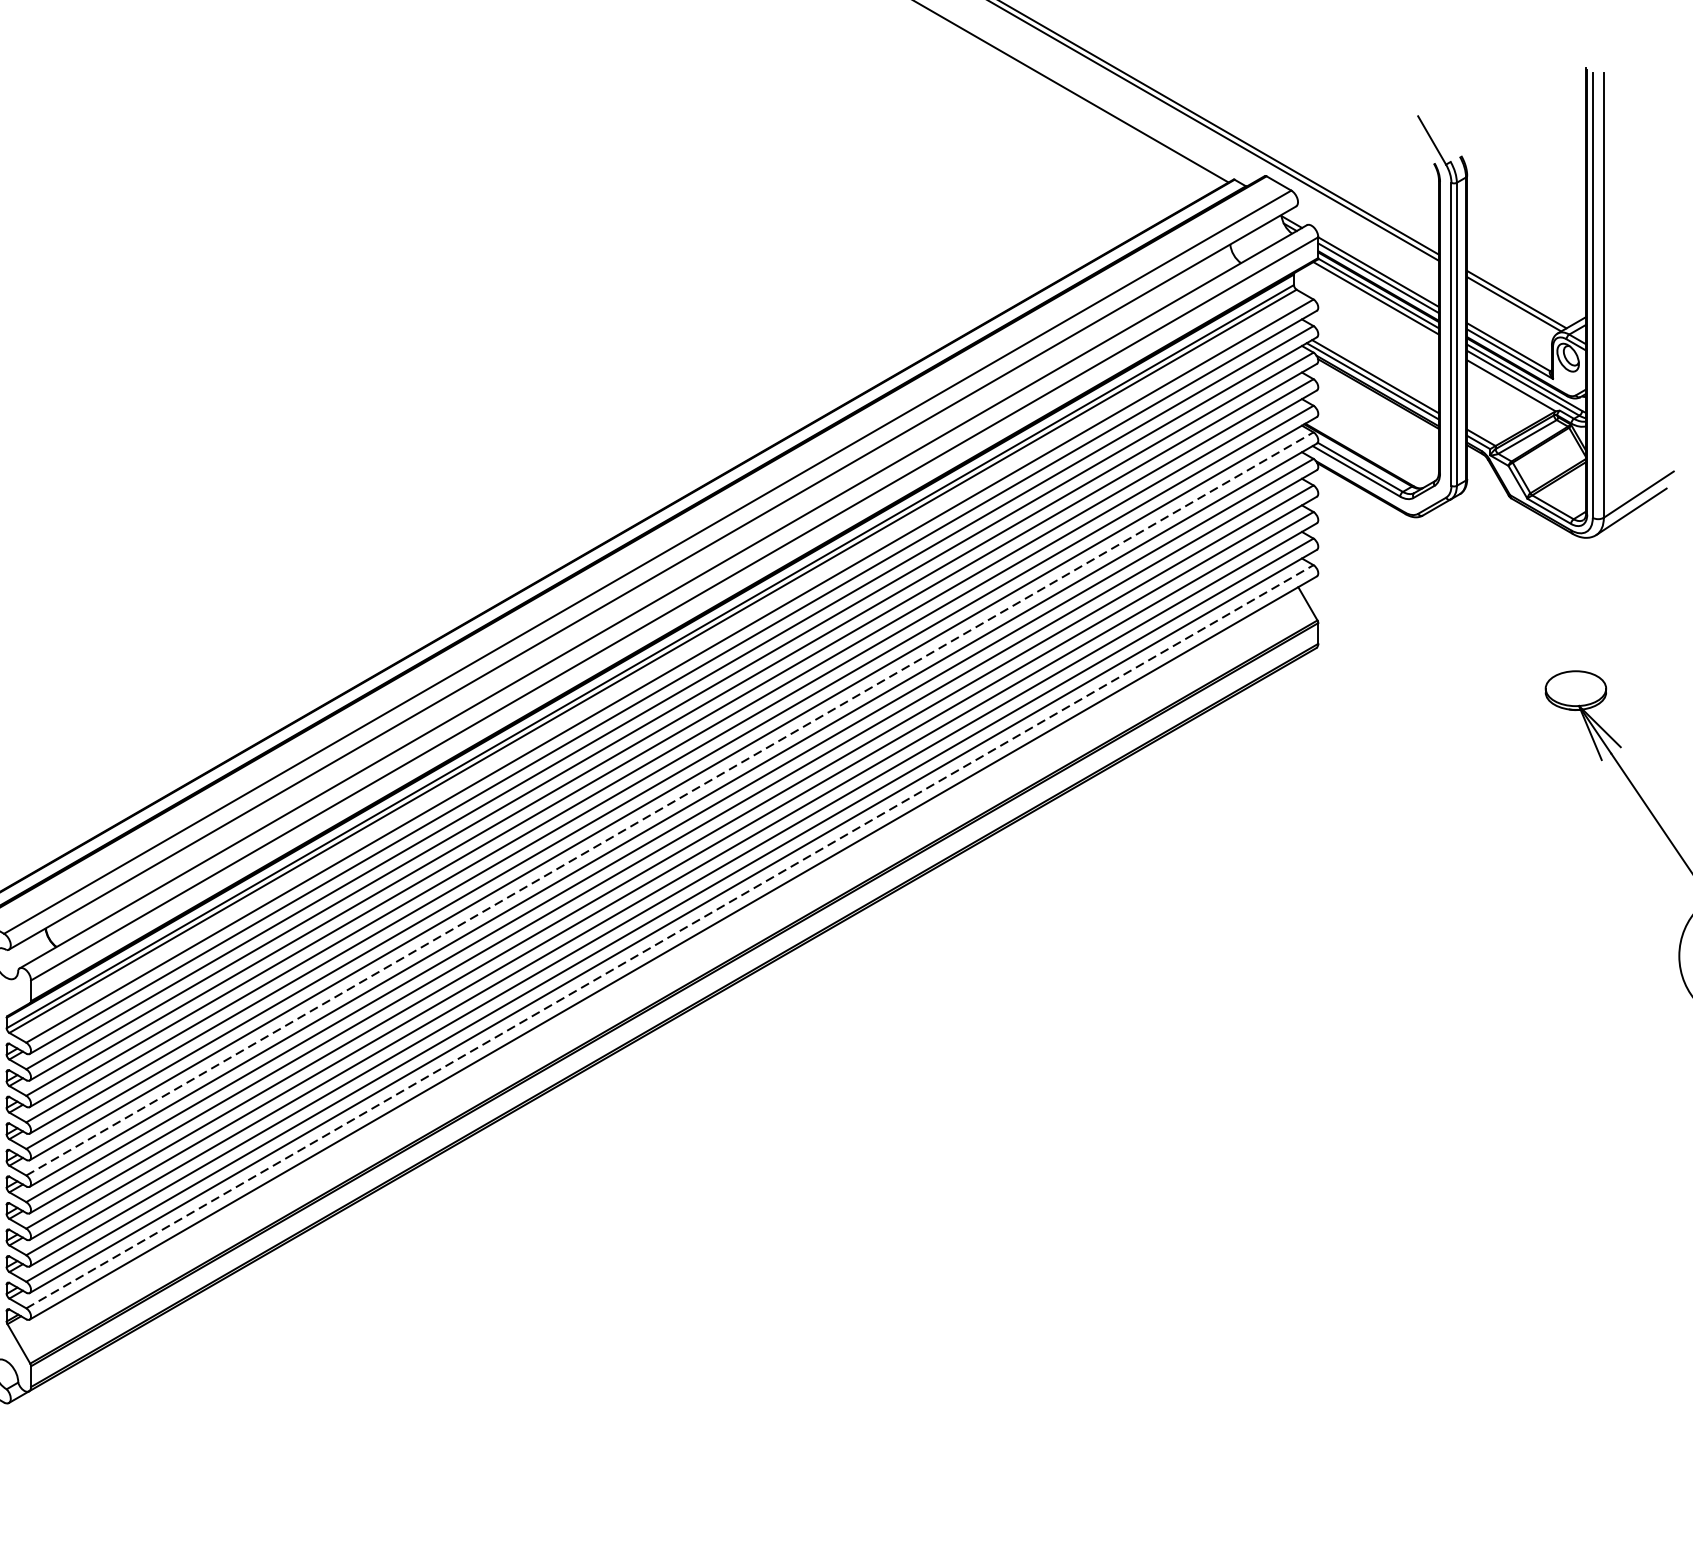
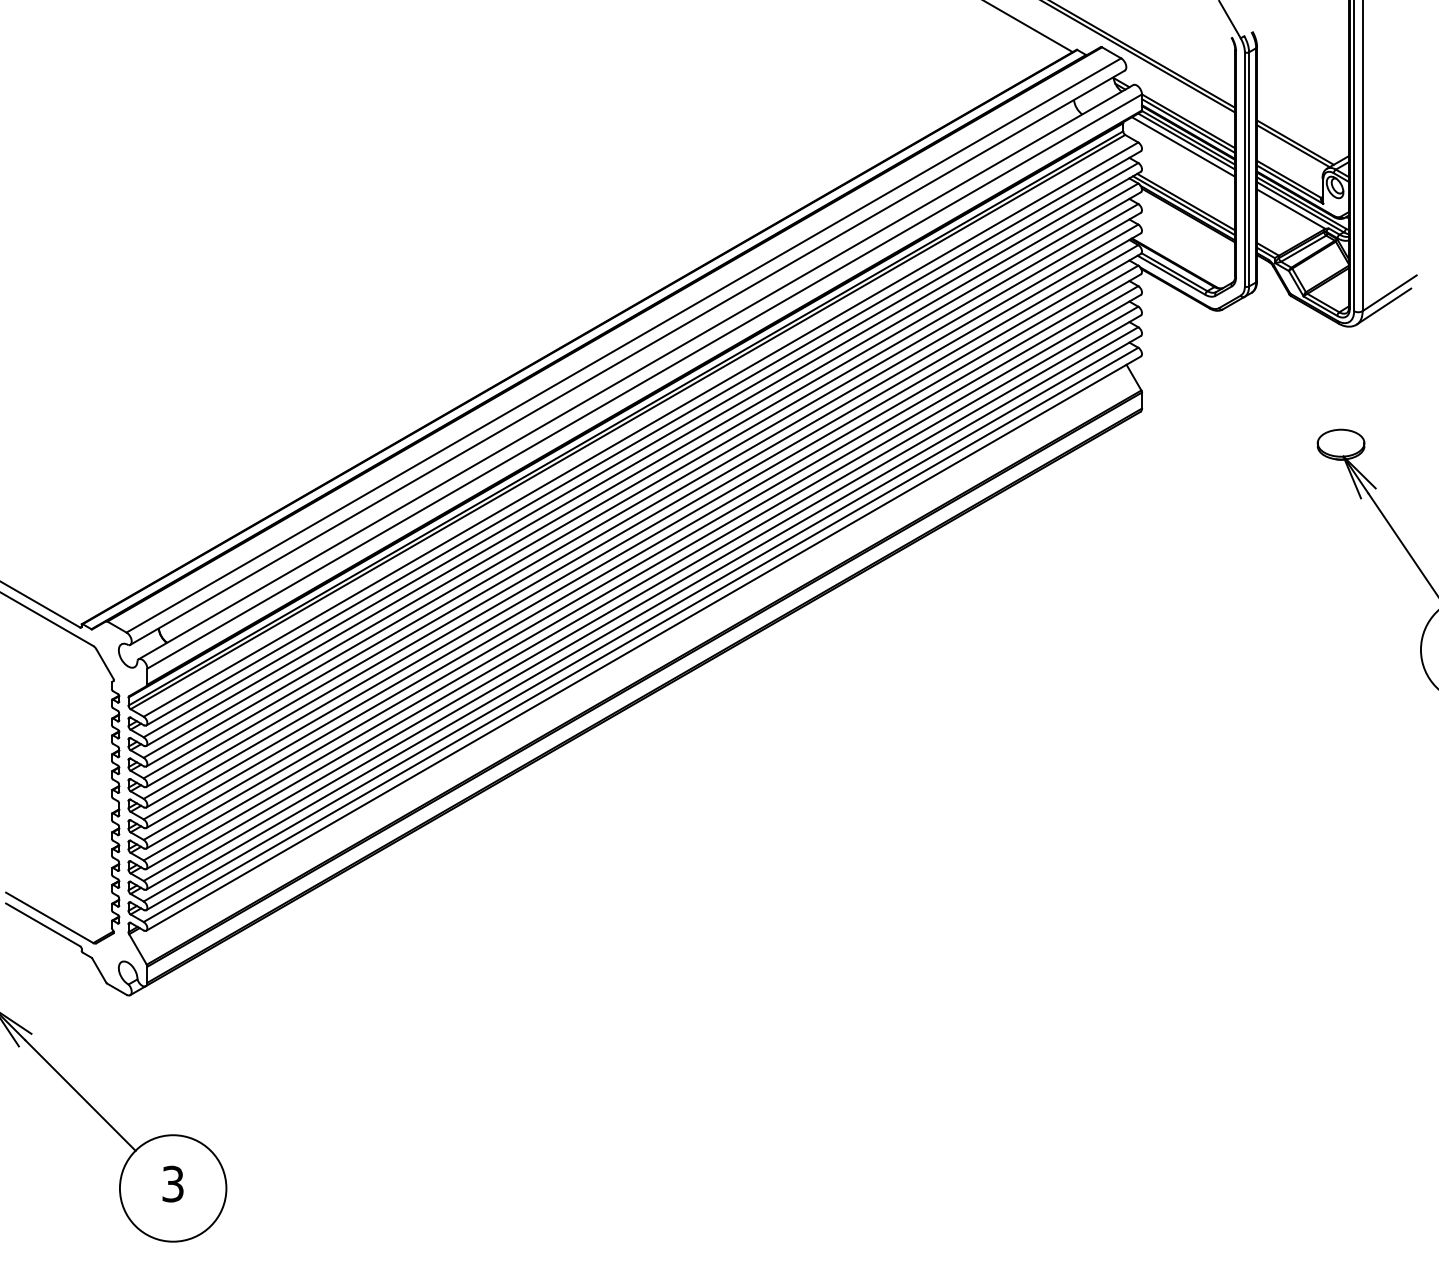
line: (1371, 304) -> (1183, 146), added
line: (670, 804) -> (641, 532), dashed -> solid
line: (670, 936) -> (641, 634), dashed -> solid

